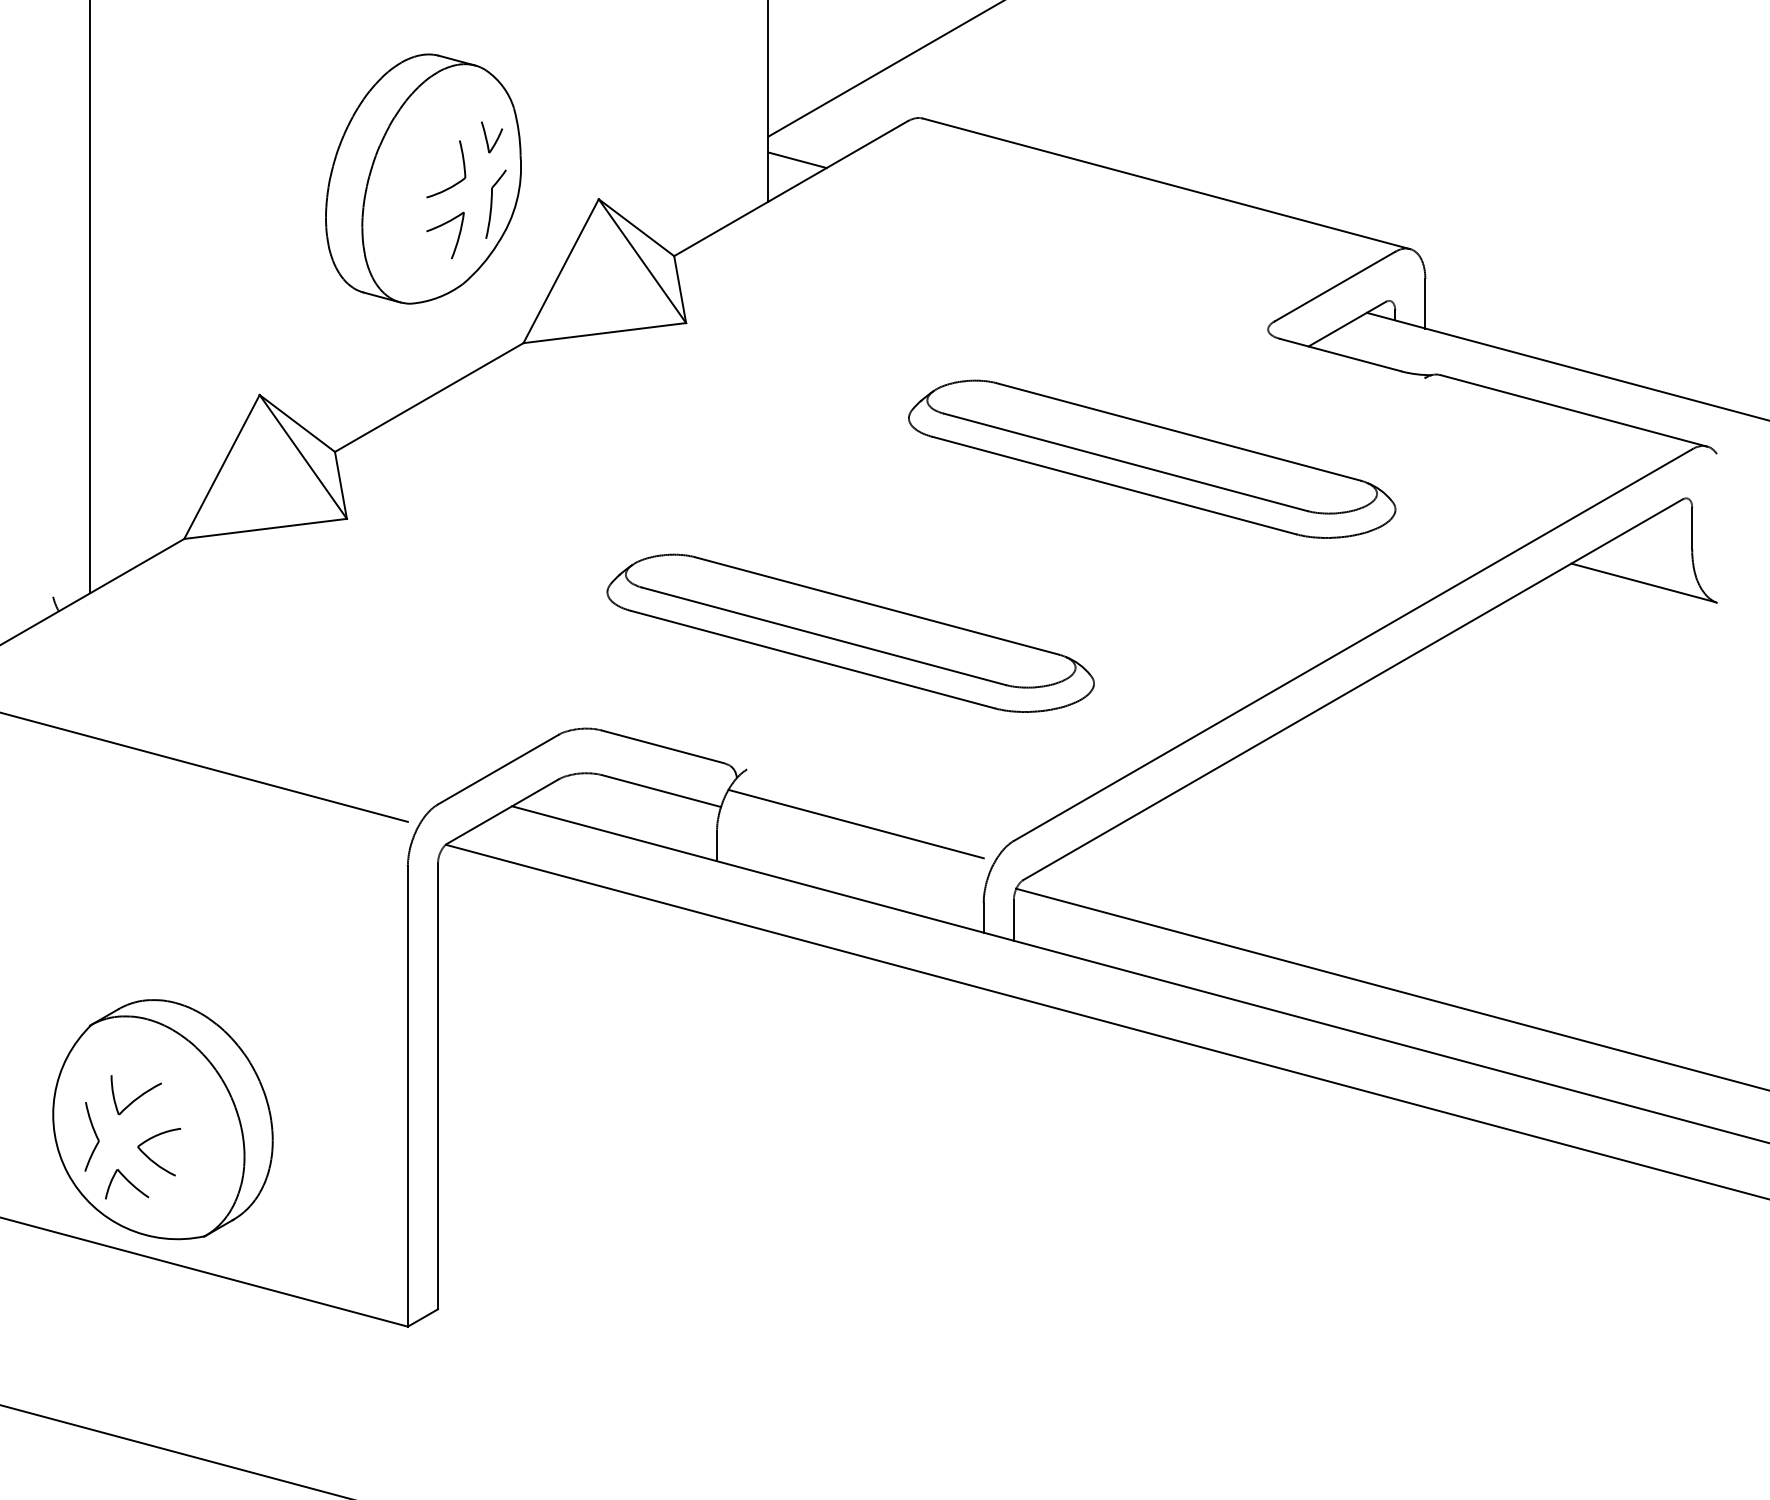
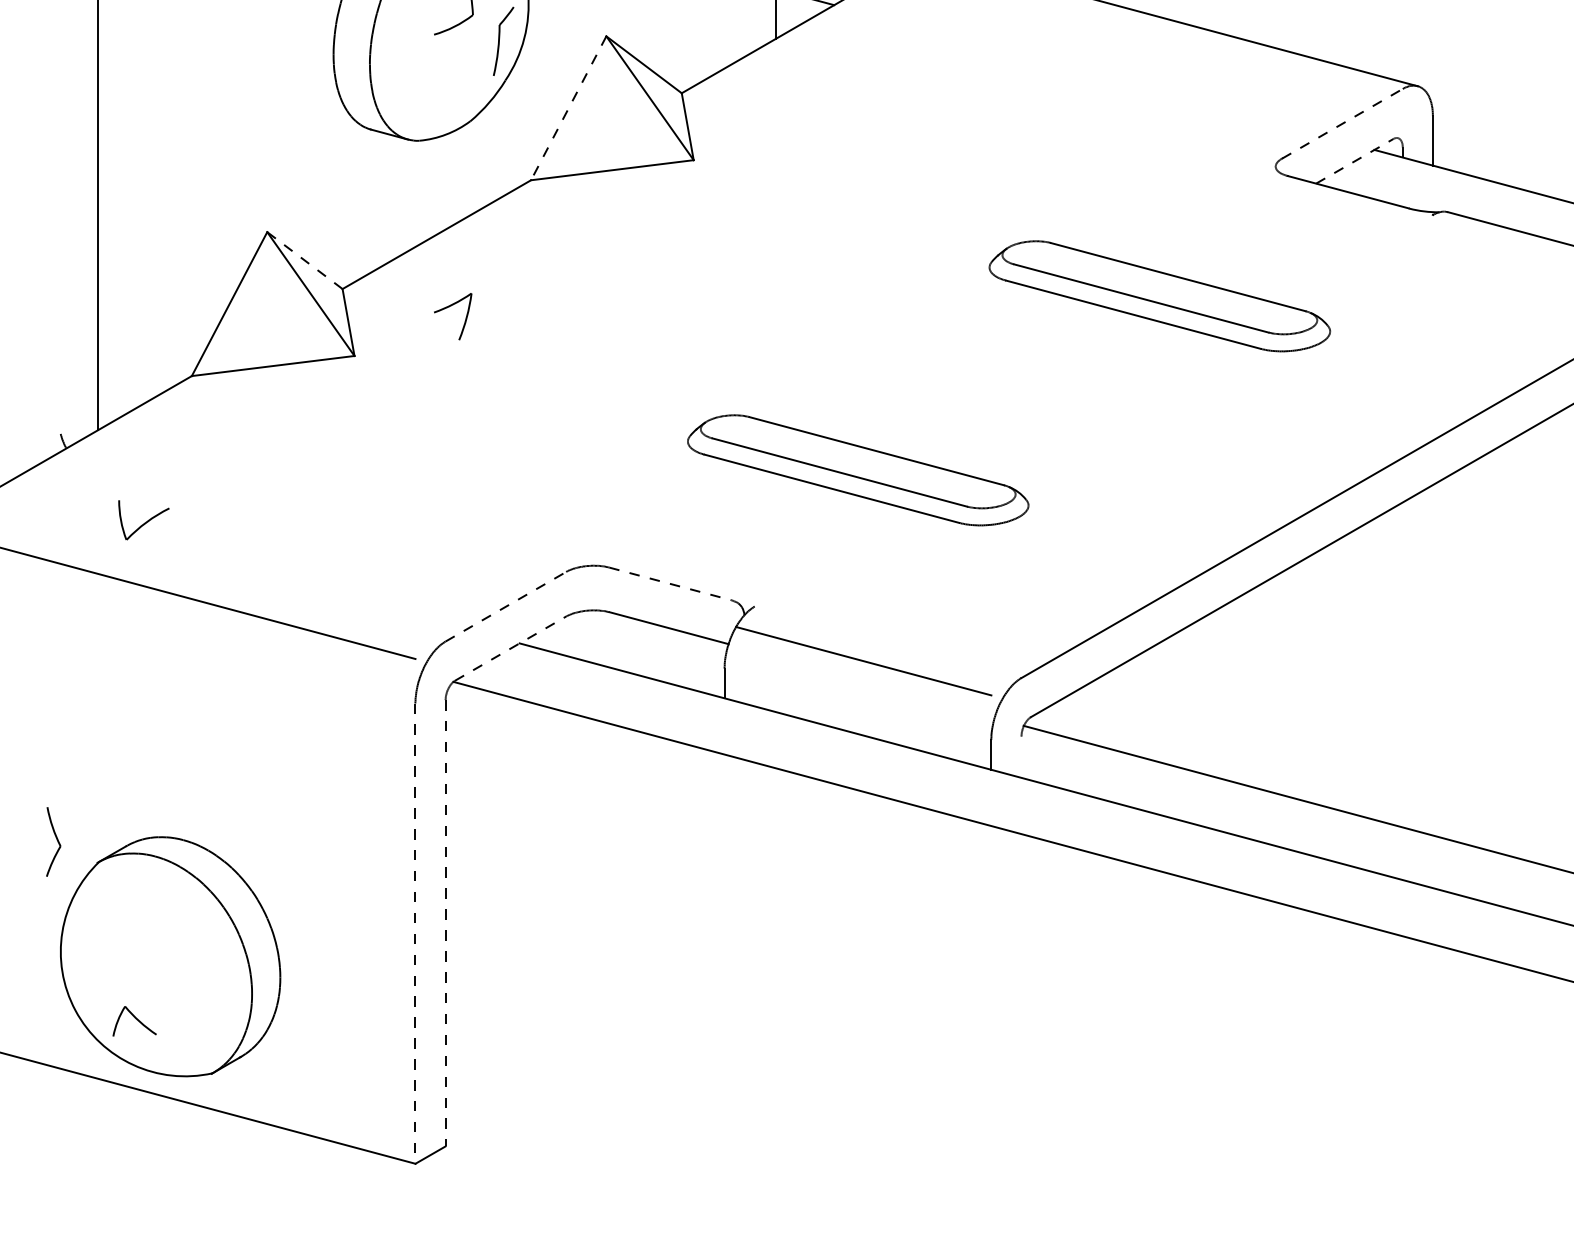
part: (441, 226) -> (449, 307), moved
line: (560, 271) -> (568, 108), solid -> dashed
line: (1334, 286) -> (1342, 123), solid -> dashed
line: (1347, 324) -> (1355, 161), solid -> dashed
line: (296, 423) -> (304, 260), solid -> dashed
part: (1152, 458) -> (1160, 295), size x0.7
part: (850, 632) -> (858, 469), size x0.7
line: (662, 746) -> (670, 583), solid -> dashed
line: (498, 769) -> (506, 606), solid -> dashed
line: (503, 811) -> (511, 648), solid -> dashed
line: (1013, 919) -> (1021, 756), removed
line: (438, 1086) -> (446, 923), solid -> dashed
part: (135, 1095) -> (143, 520), moved
line: (407, 1097) -> (415, 934), solid -> dashed
part: (91, 1136) -> (53, 841), moved
part: (153, 1160) -> (161, 997), removed

